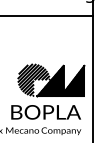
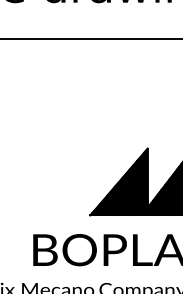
hatch: (33, 79) -> (81, 178), removed

